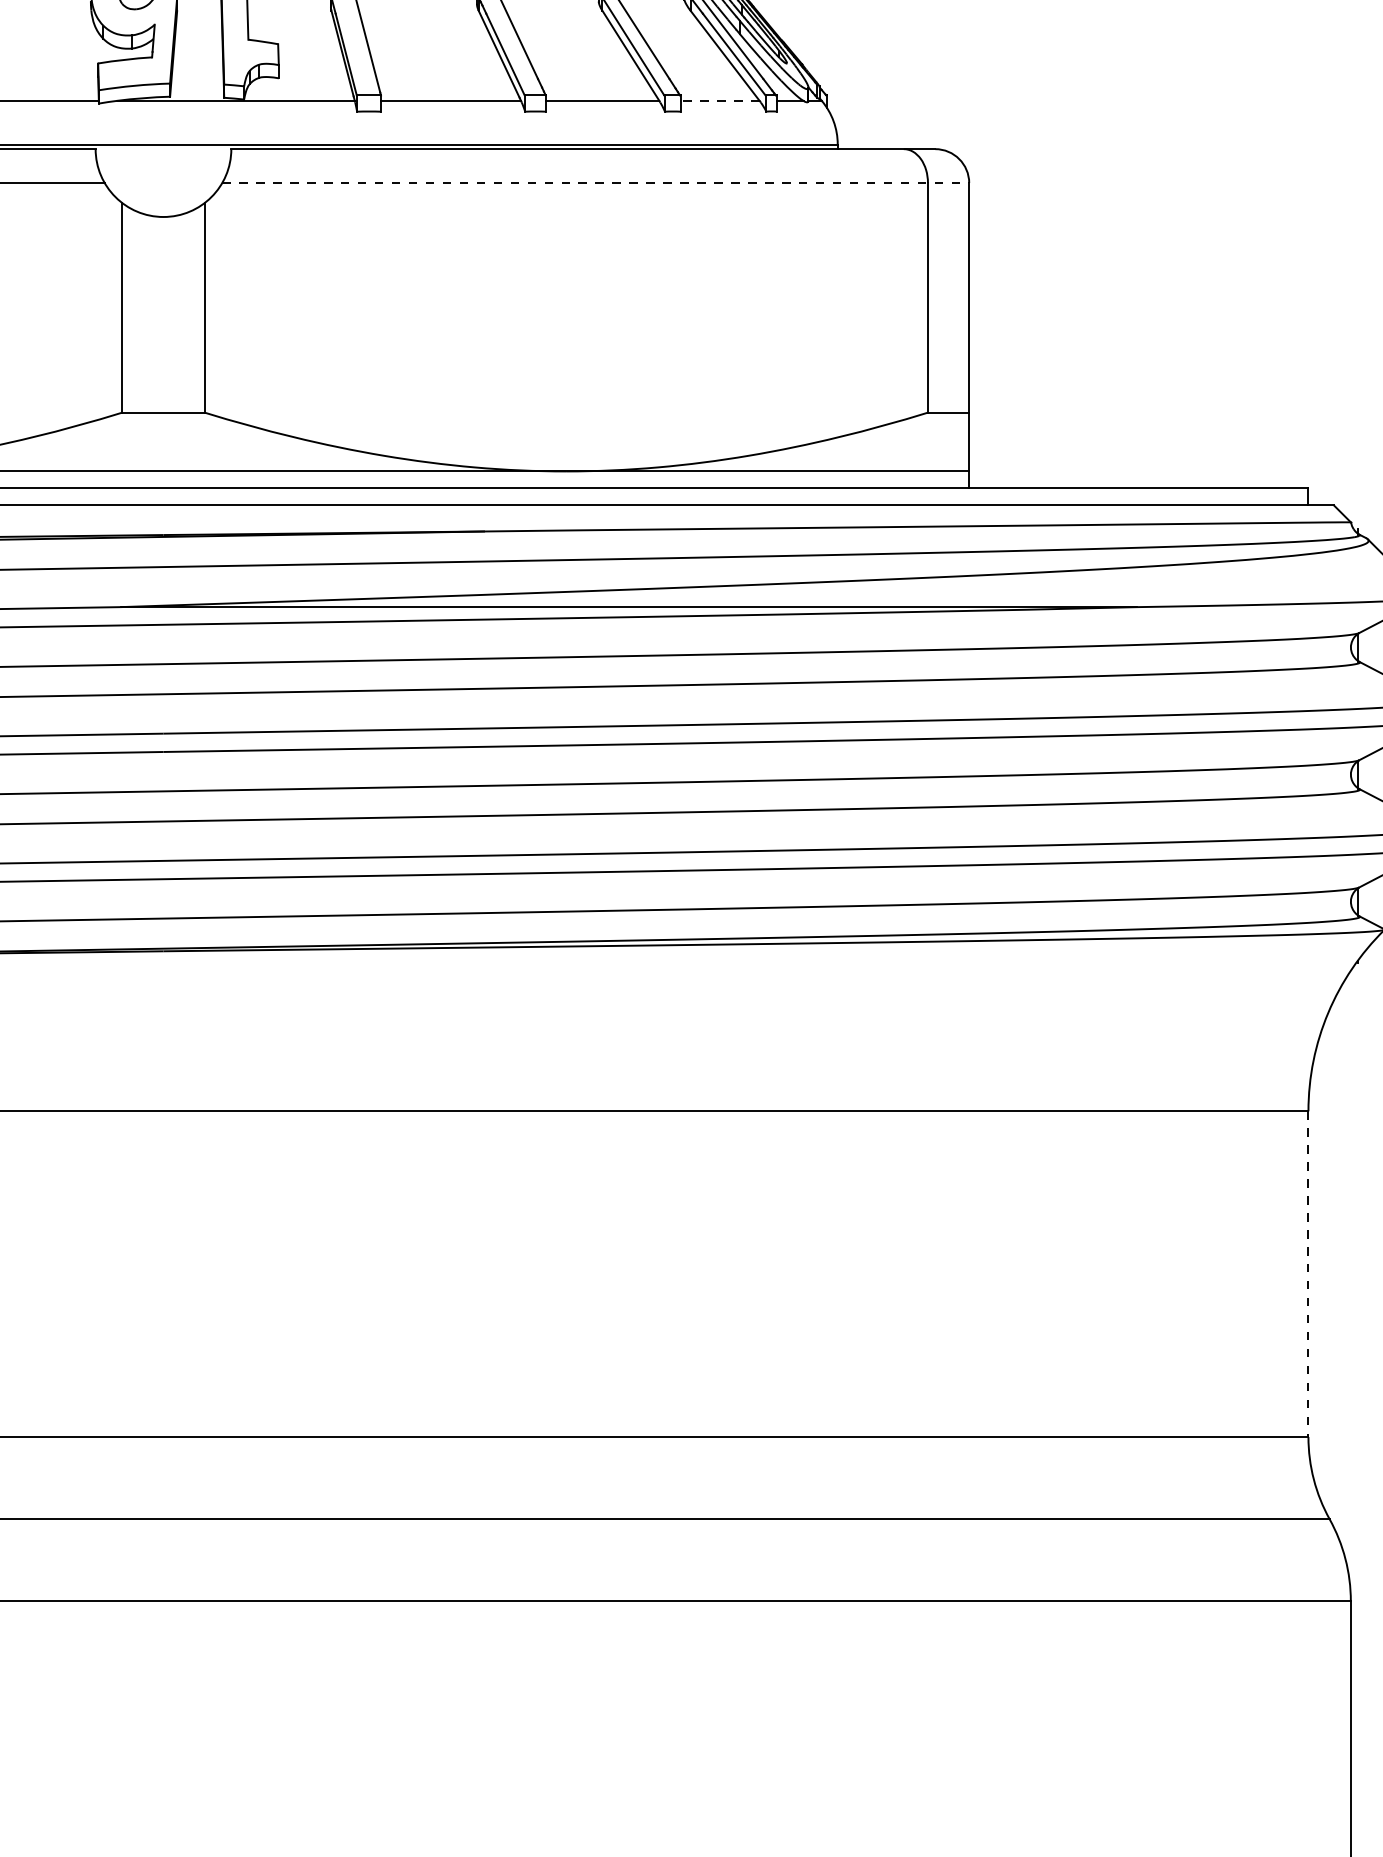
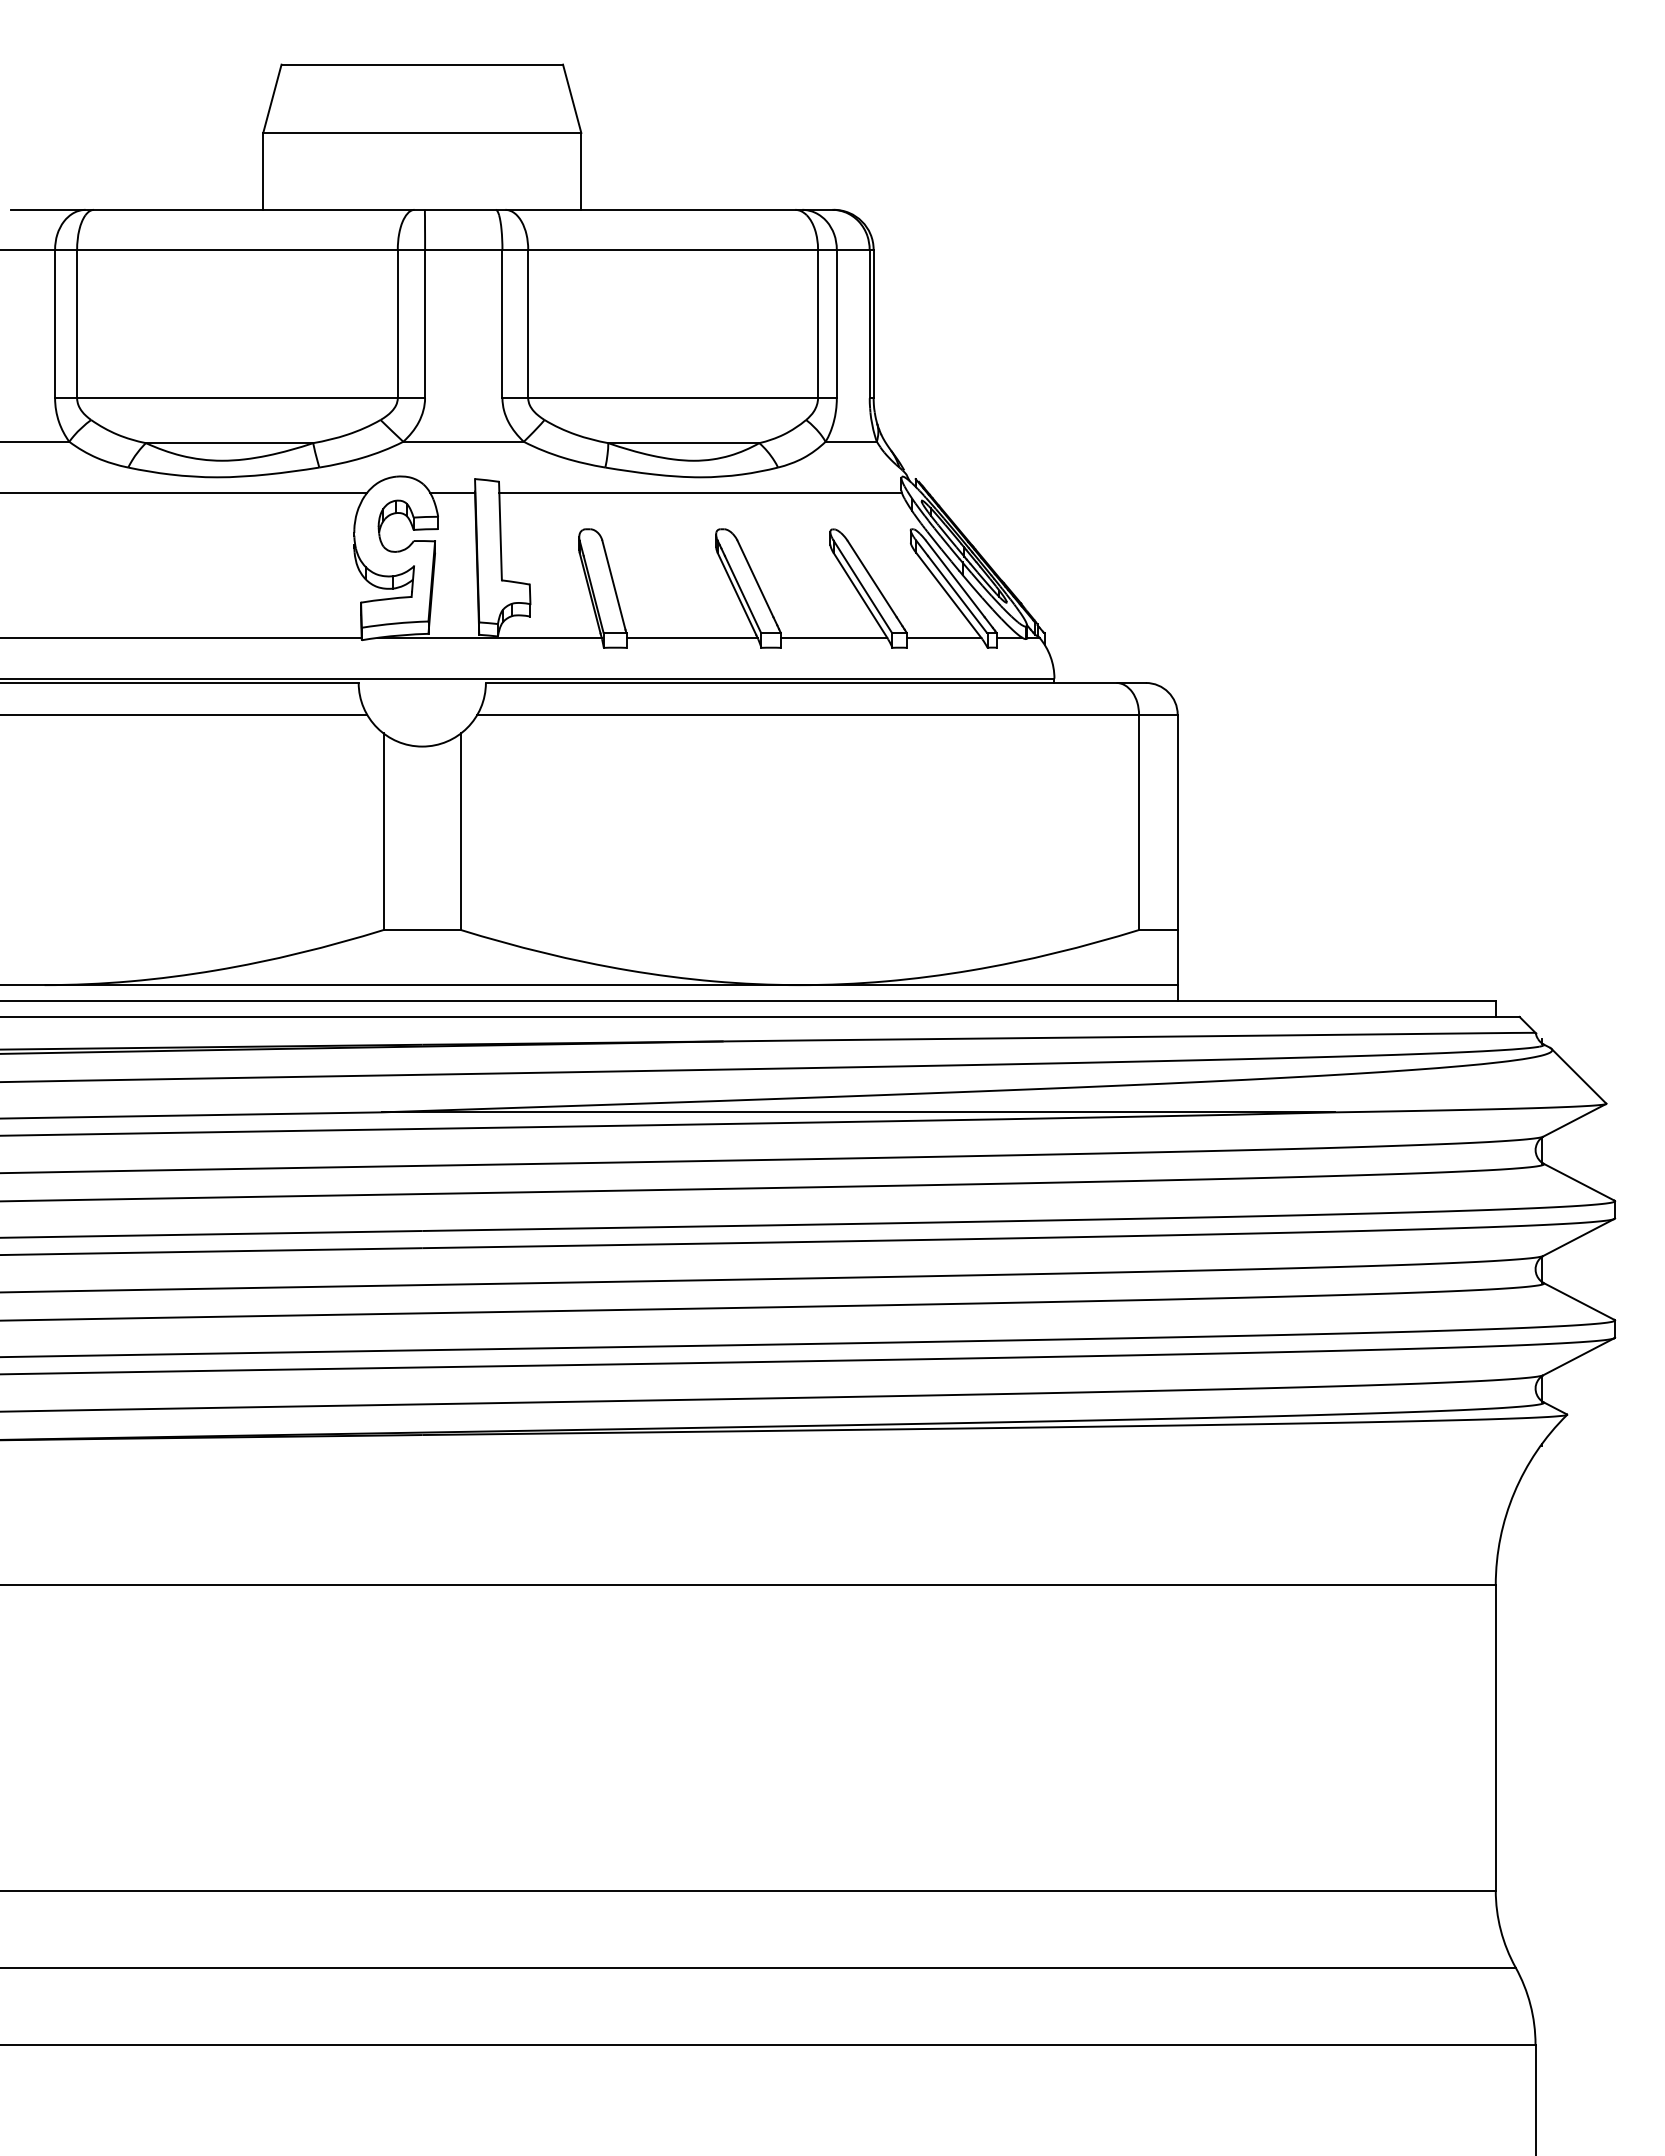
line: (720, 100) -> (944, 637), dashed -> solid
line: (596, 182) -> (828, 714), dashed -> solid
line: (1308, 1273) -> (1495, 1737), dashed -> solid

